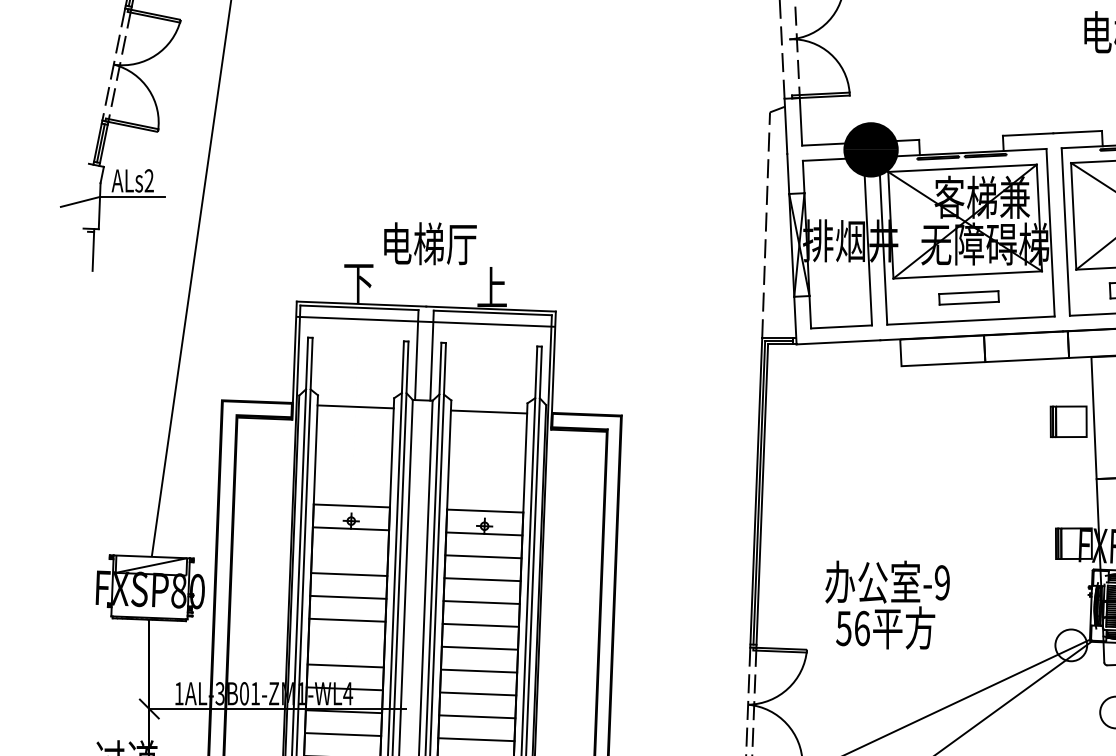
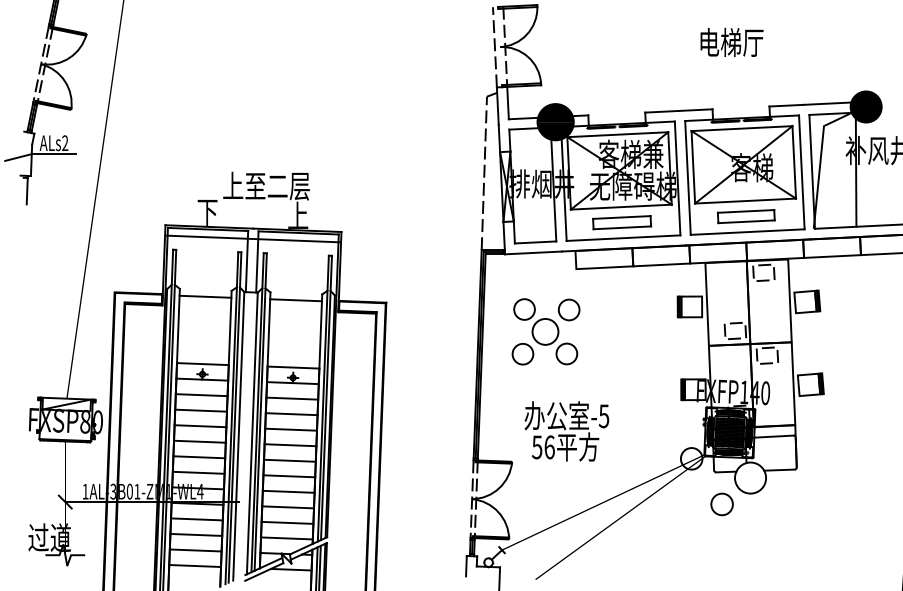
text: (445, 243) -> (266, 185), 电梯厅 -> 上至二层
part: (969, 297) -> (622, 222), size x1.43
part: (856, 457) -> (545, 331), added
line: (349, 552) -> (201, 395), added
text: (941, 583) -> (603, 416), -9 -> -5
line: (346, 643) -> (199, 457), added

